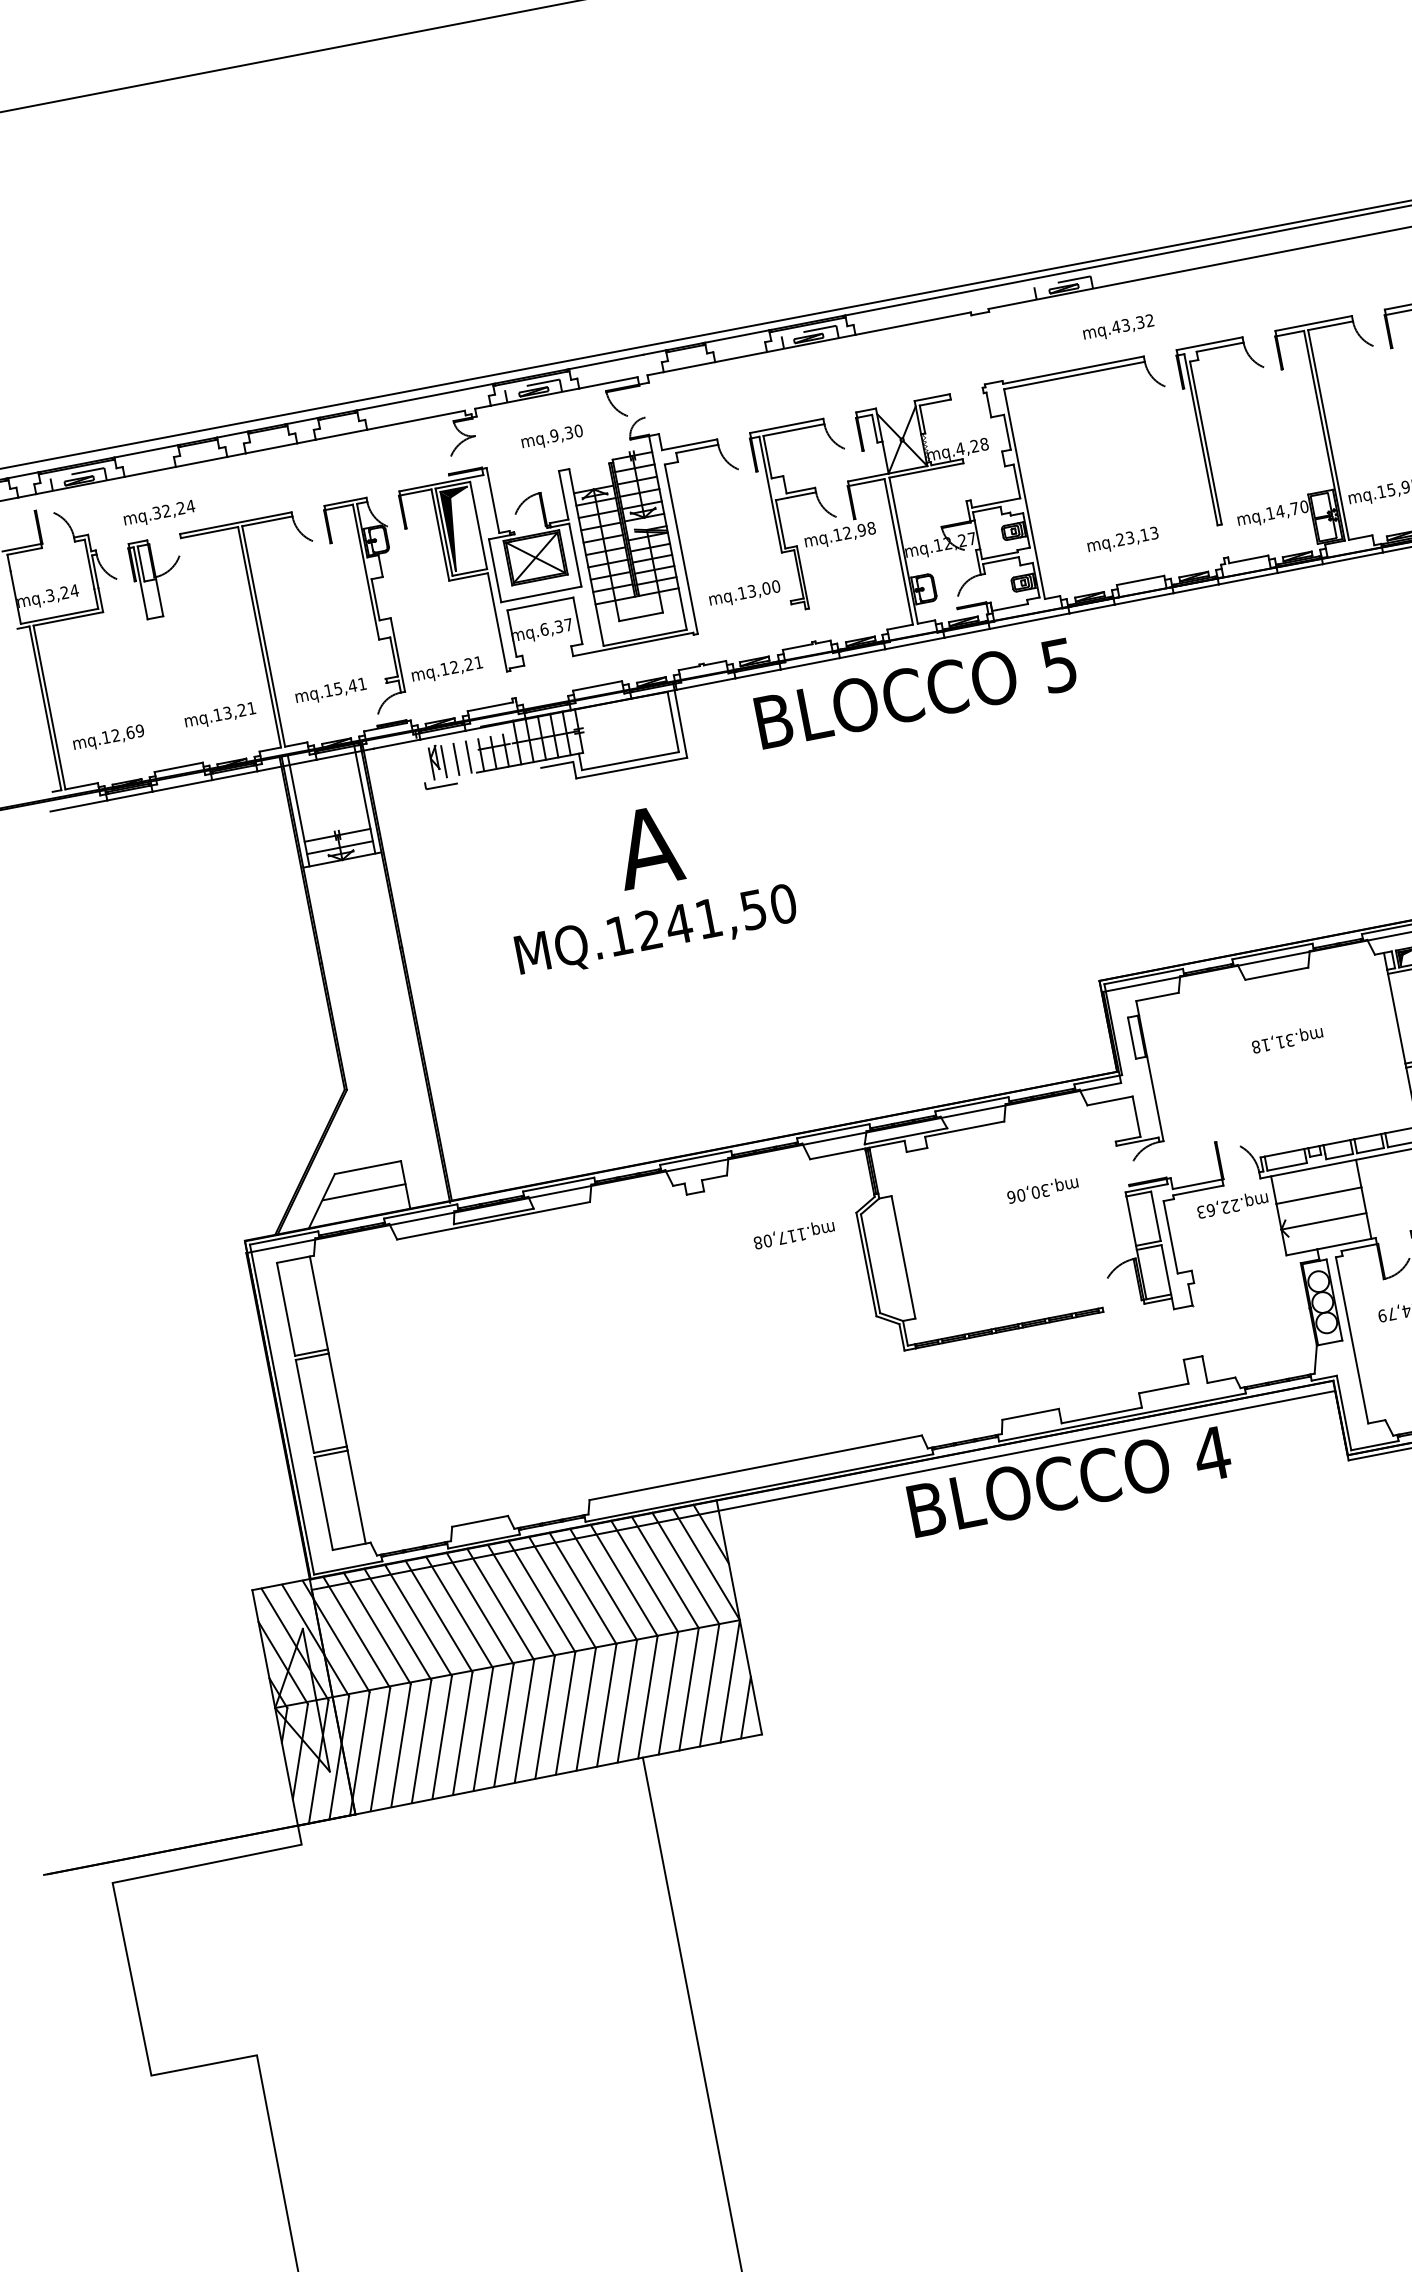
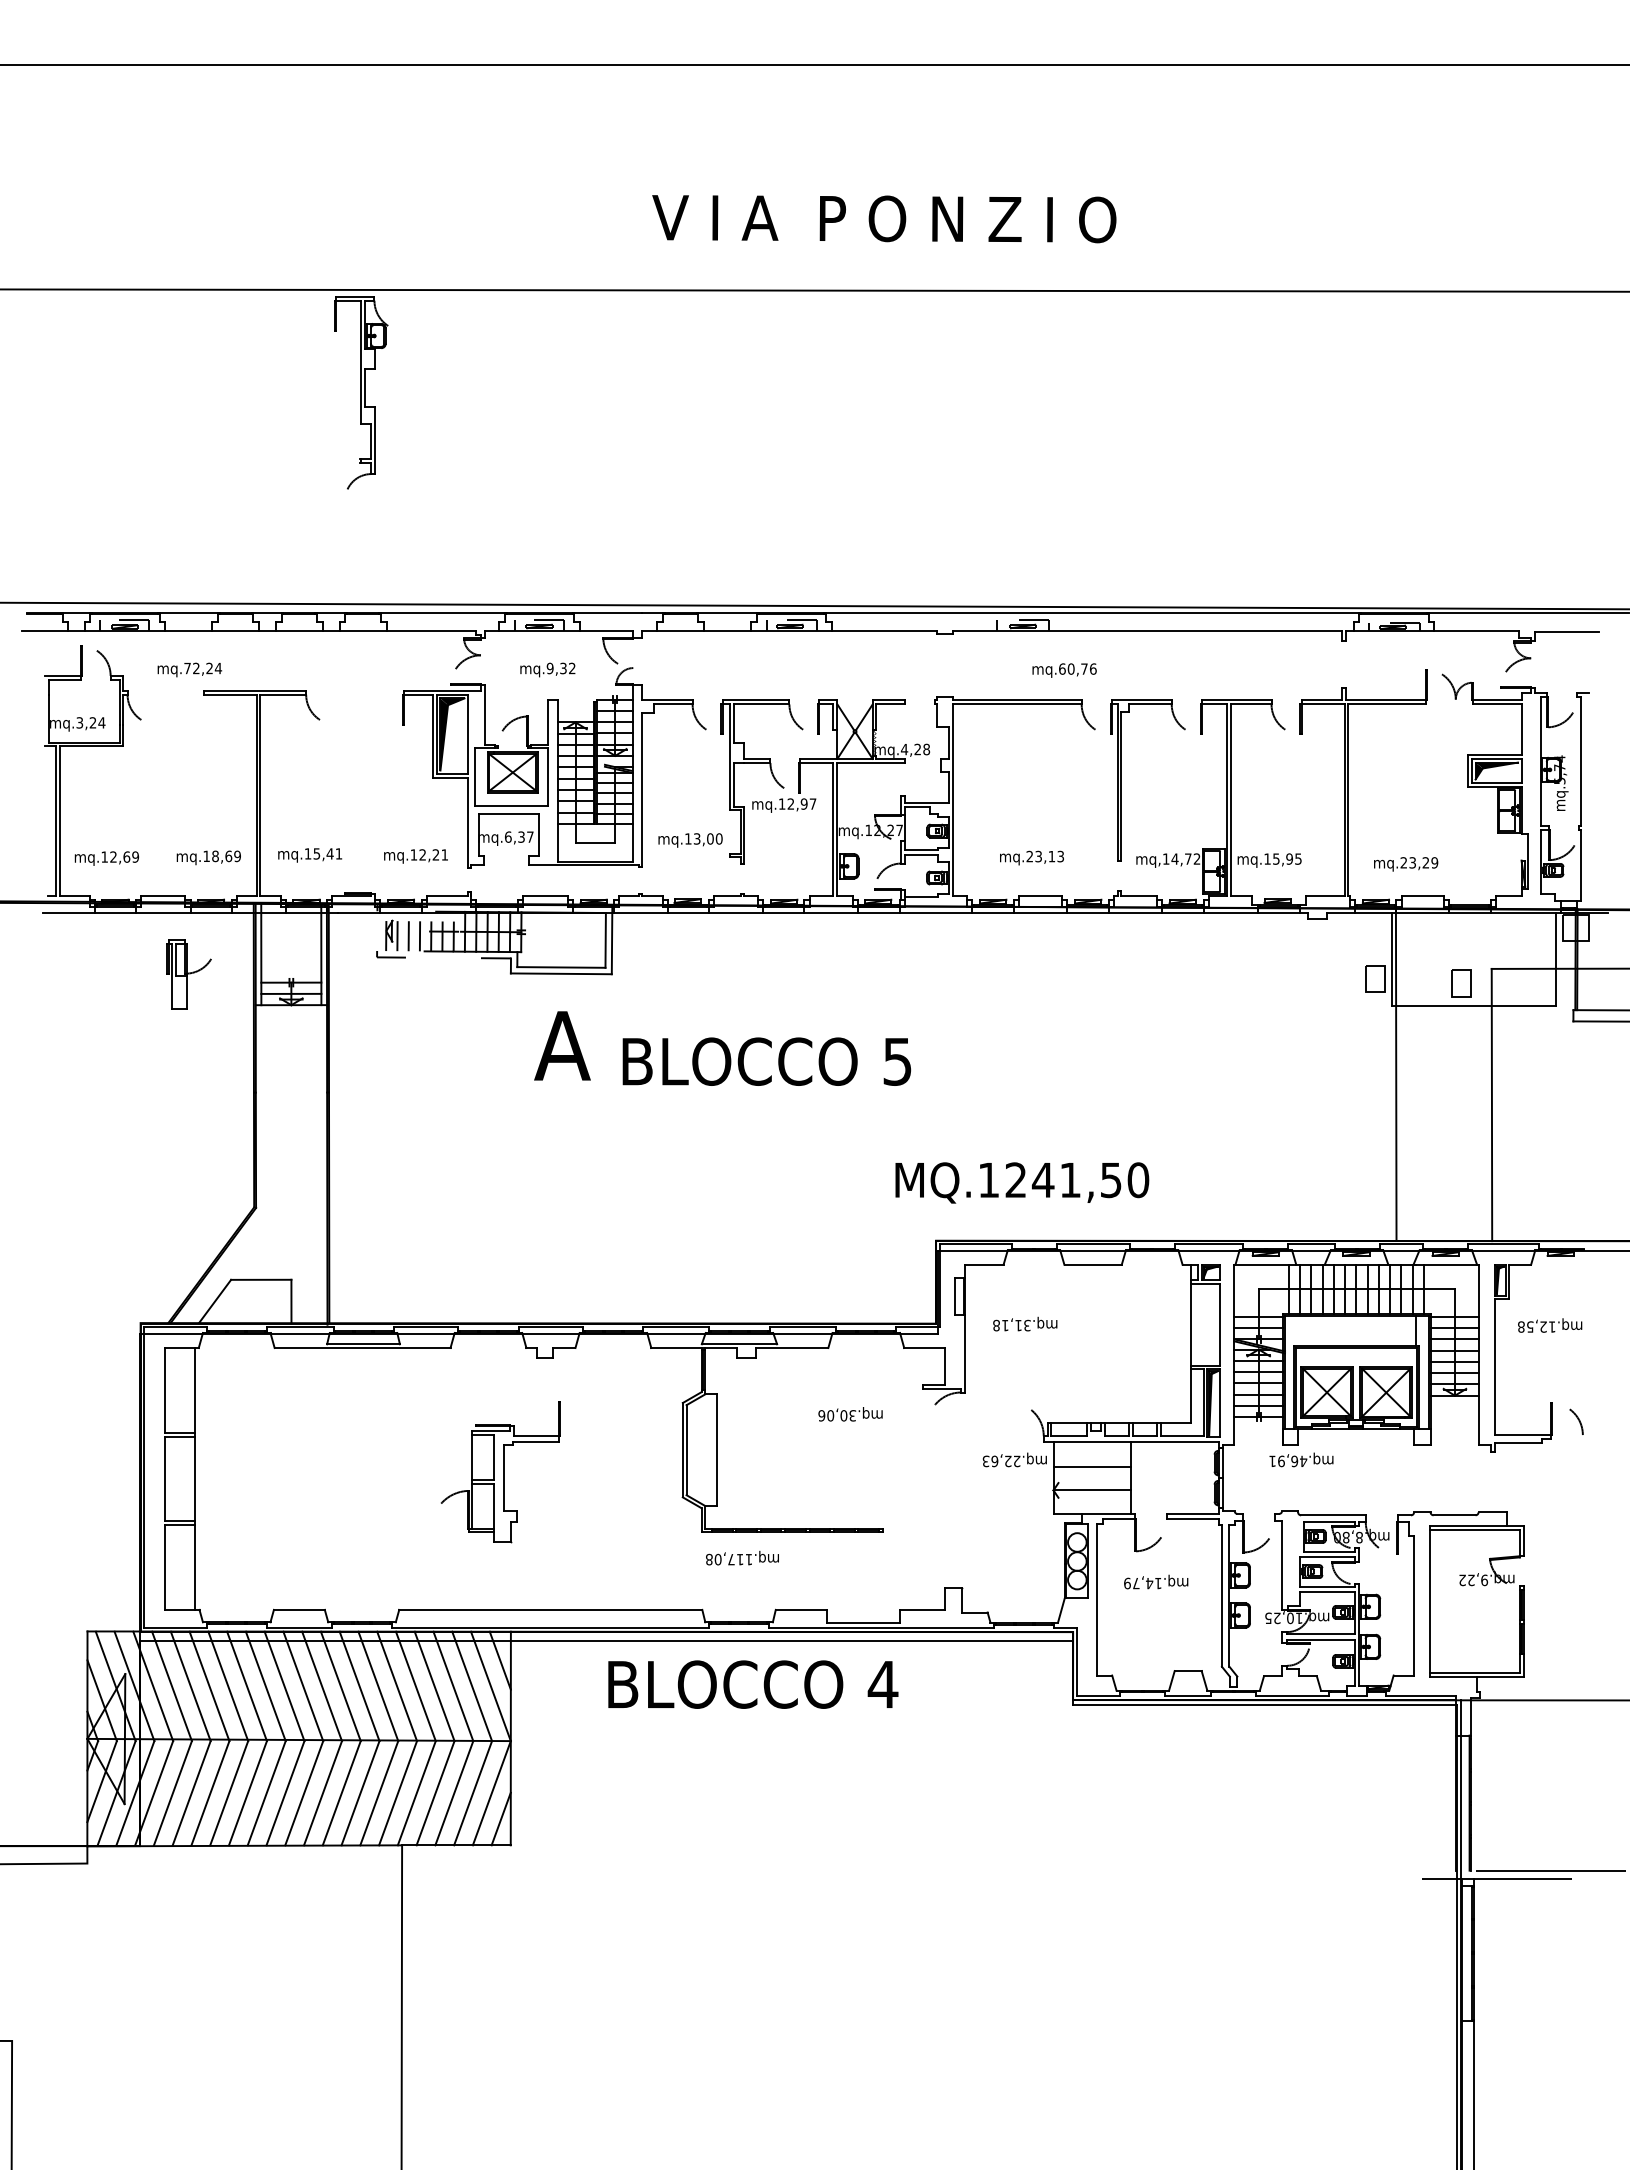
text: (1132, 323) -> (1077, 668), mq.43,32 -> mq.60,76
text: (577, 431) -> (571, 668), mq.9,30 -> mq.9,32
text: (1303, 506) -> (1196, 858), mq,14,70 -> mq,14,72
text: (156, 513) -> (187, 668), mq.32,24 -> mq.72,24
text: (870, 527) -> (812, 803), mq.12,98 -> mq.12,97
part: (157, 577) -> (188, 974), moved
part: (372, 605) -> (361, 392), moved
text: (915, 693) -> (766, 1061), moved
text: (239, 710) -> (226, 856), mq.13,21 -> mq.18,69
text: (656, 931) -> (1022, 1182), moved
text: (1287, 1038) -> (1025, 1323), moved
line: (363, 1191) -> (253, 1300), removed
part: (1165, 1231) -> (500, 1472), moved
text: (794, 1233) -> (742, 1557), moved
text: (1069, 1481) -> (753, 1684), moved

